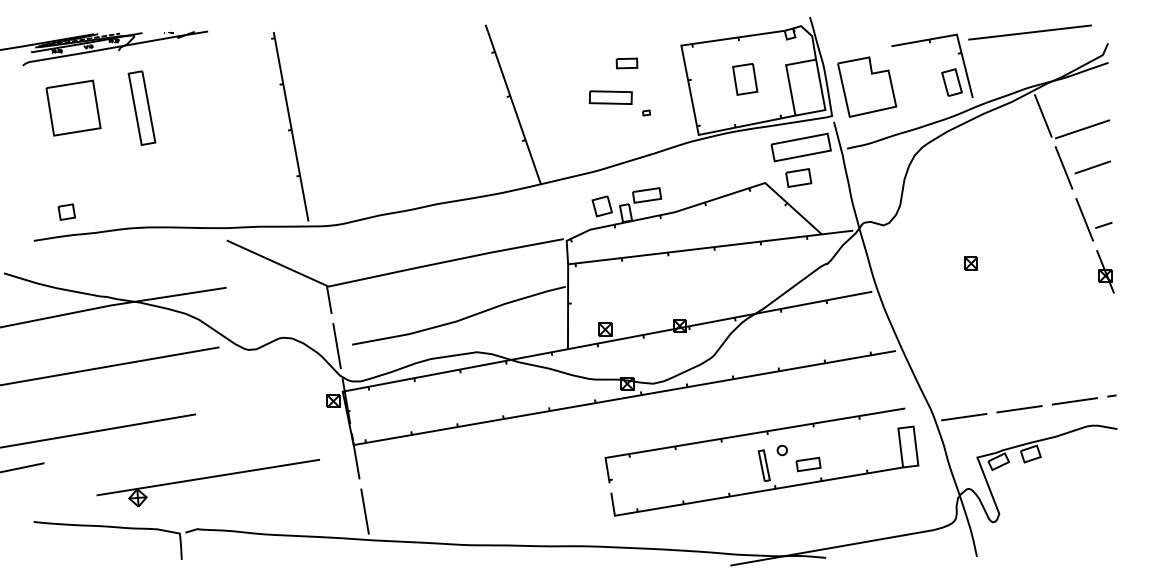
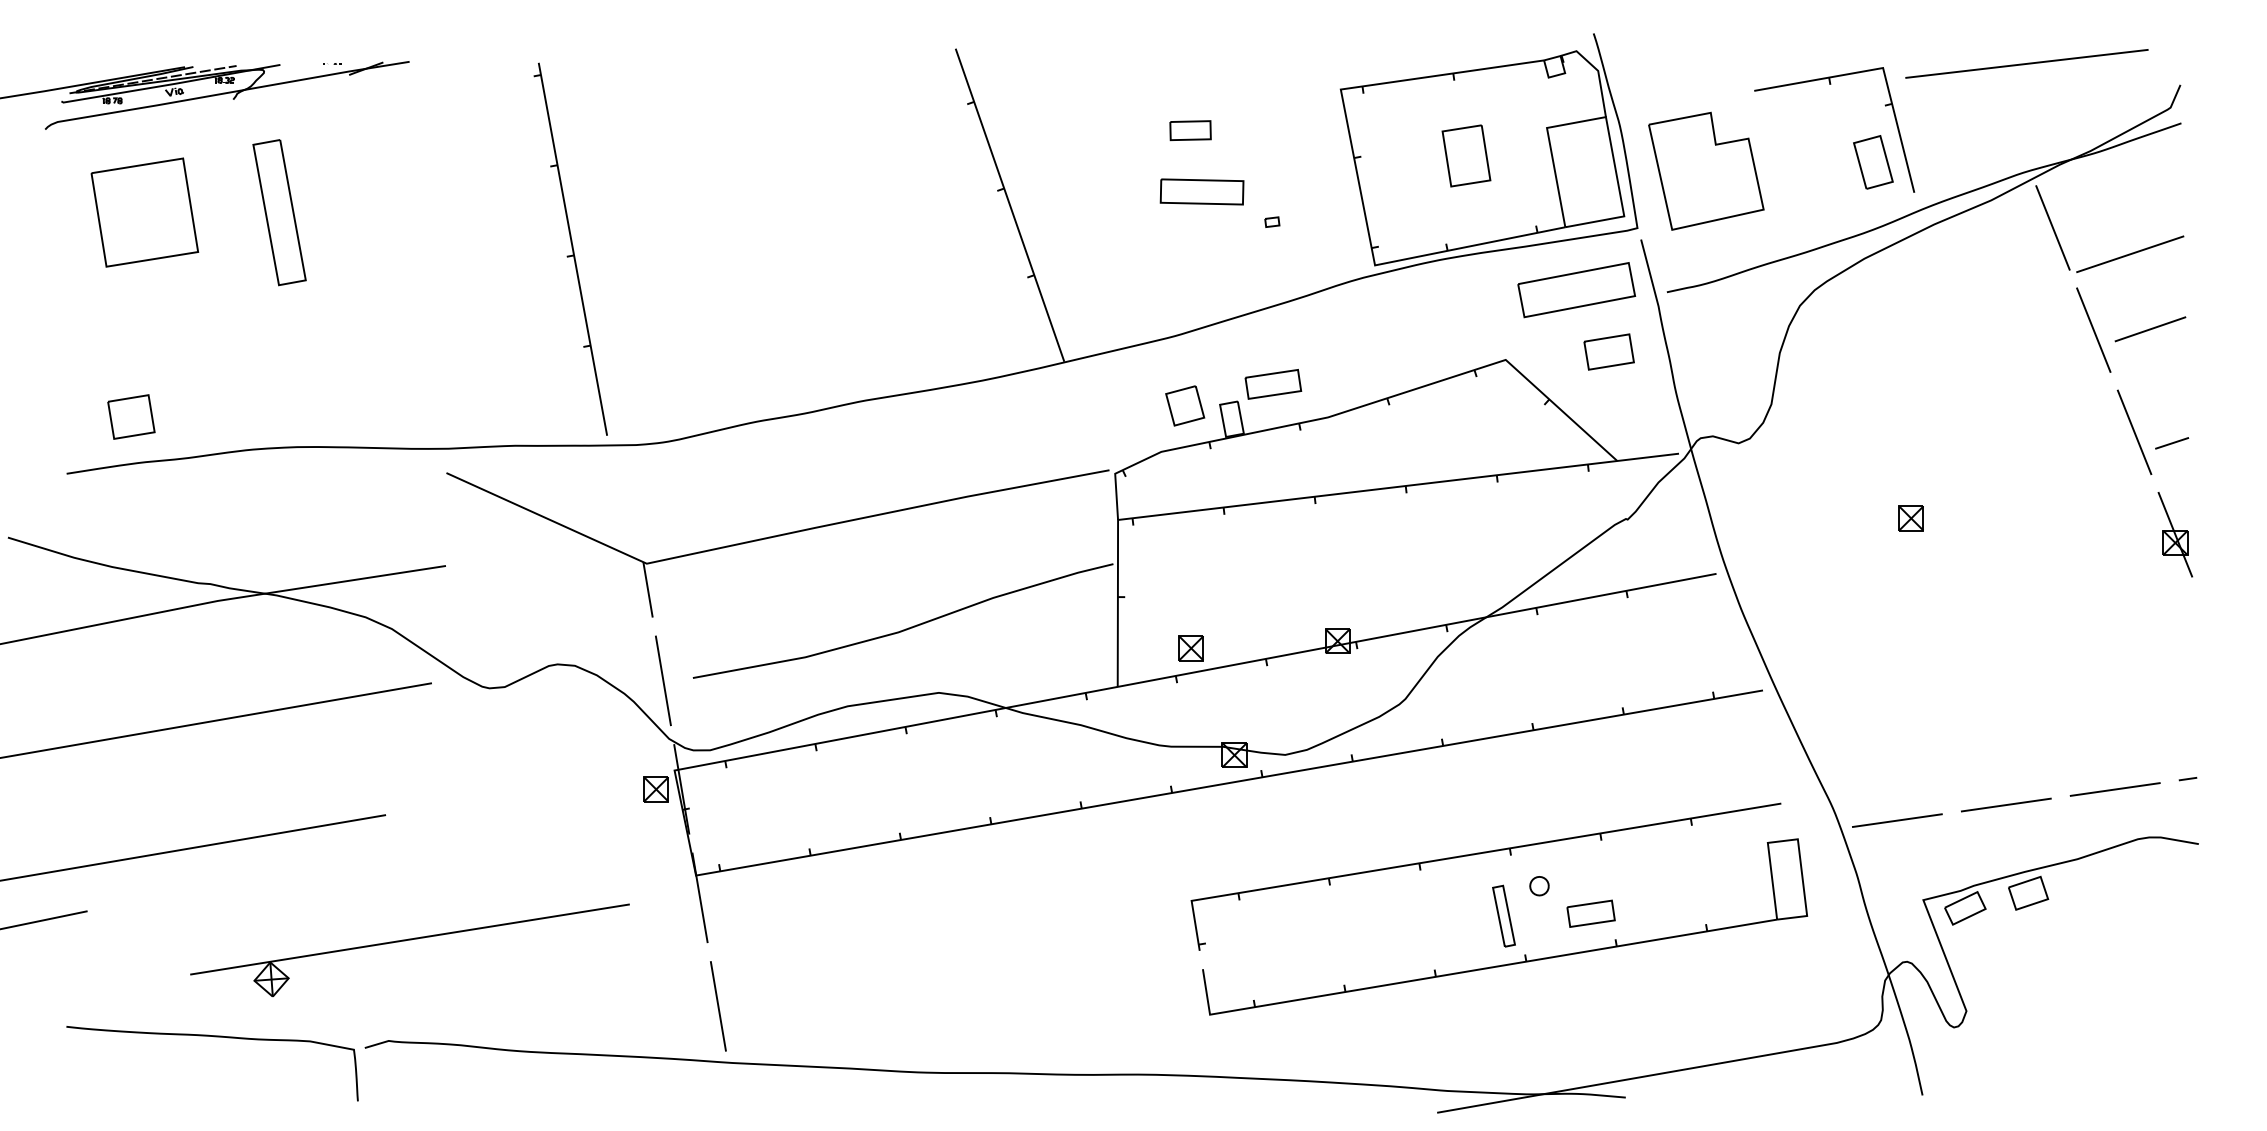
part: (626, 63) -> (1189, 130), moved
part: (798, 177) -> (1608, 351), moved
part: (66, 212) -> (130, 417), size x1.43

